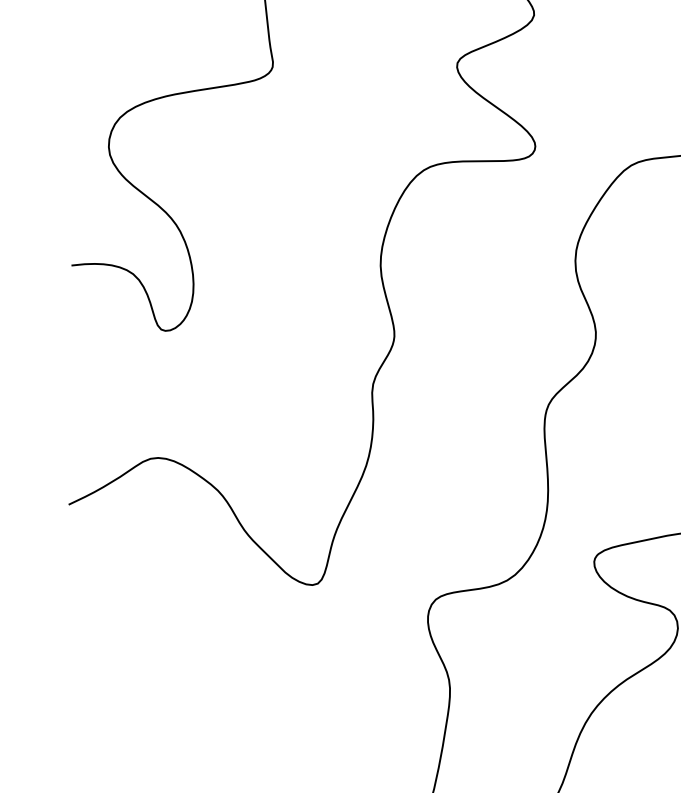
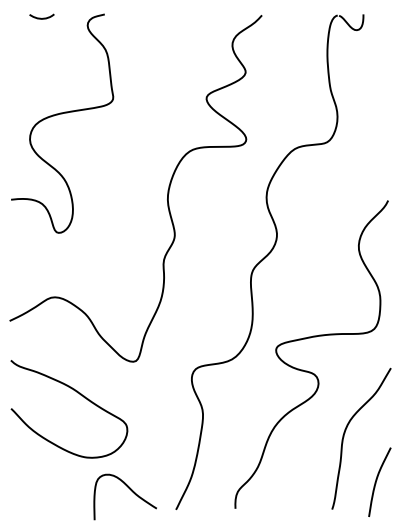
curve: (208, 651) -> (80, 395), added

